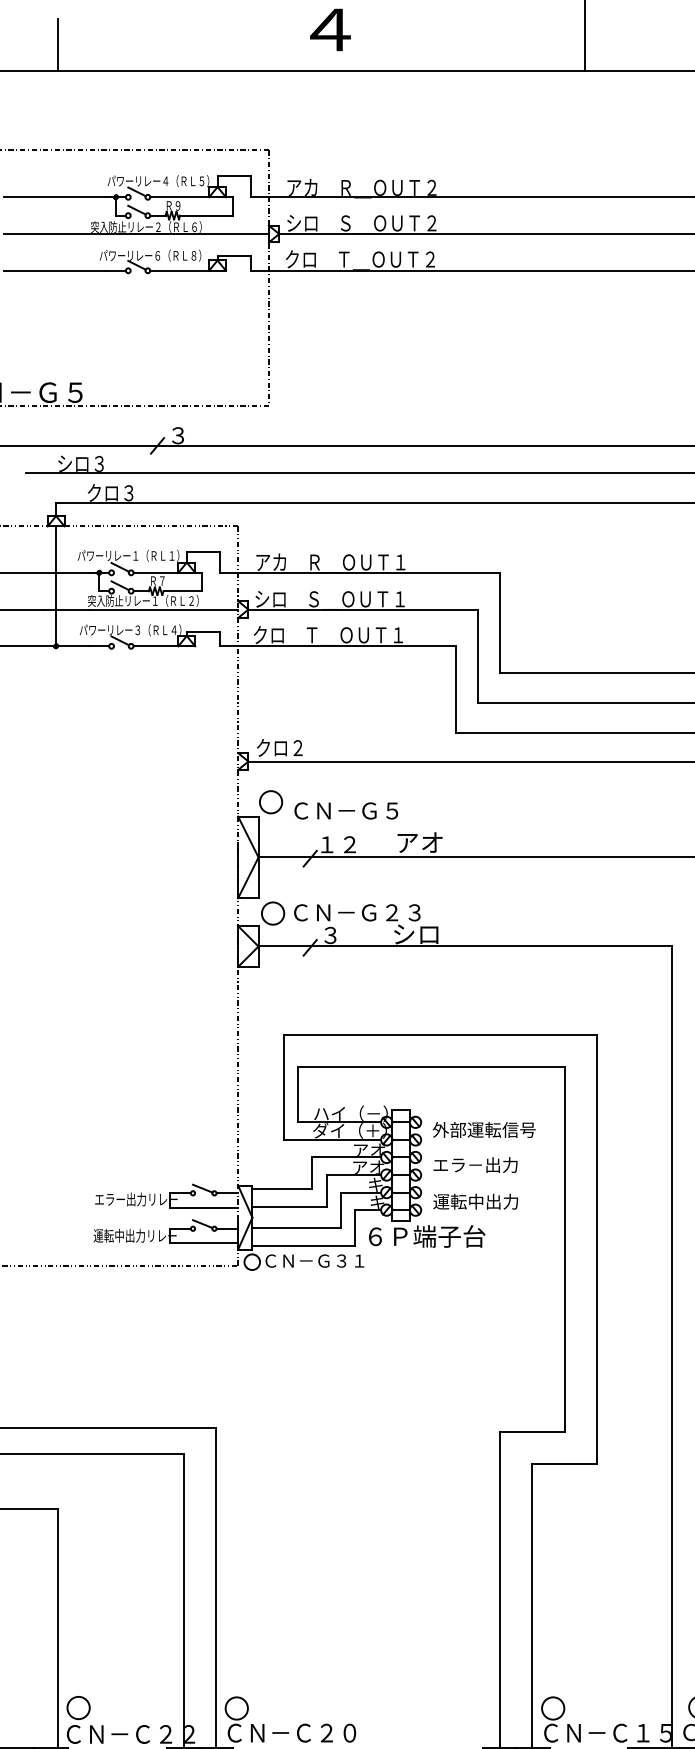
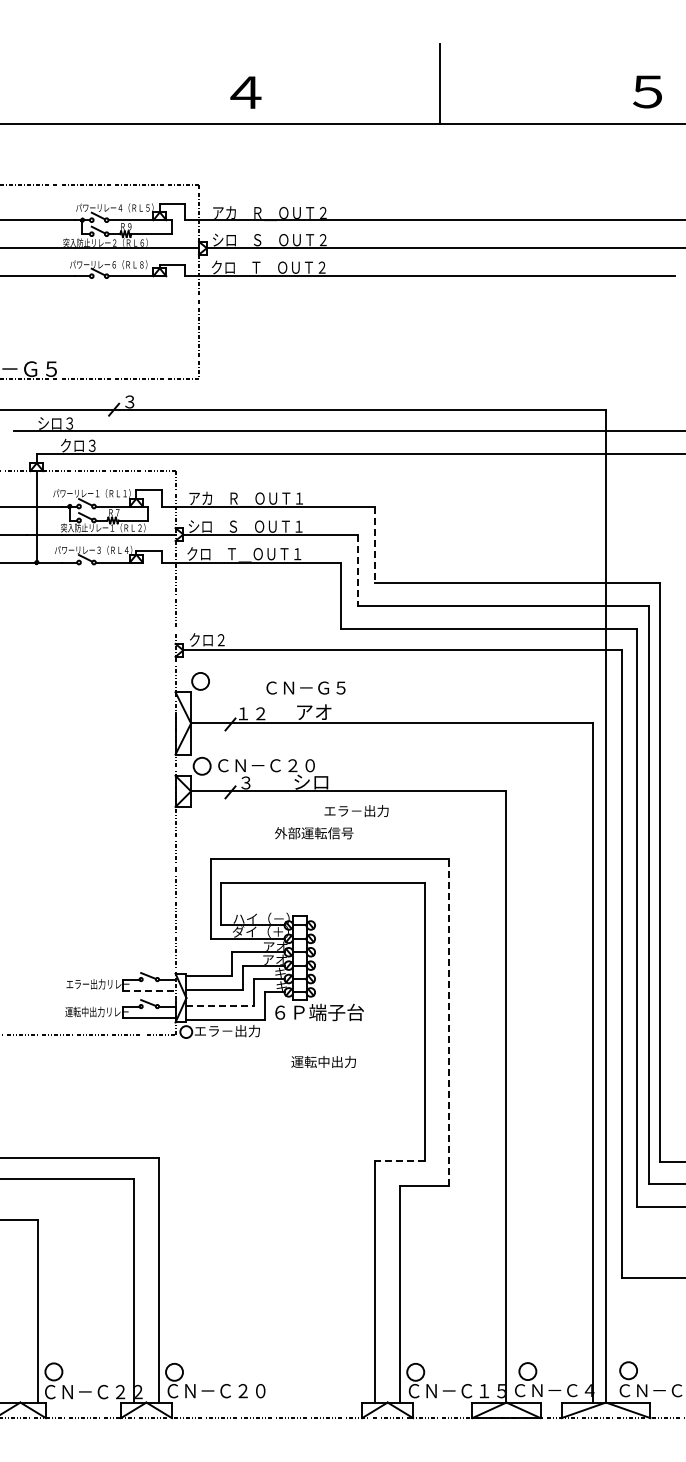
line: (57, 45) -> (37, 104), removed
line: (500, 623) -> (375, 545), solid -> dashed
line: (478, 656) -> (358, 570), solid -> dashed
text: (345, 810) -> (305, 687), moved
text: (390, 912) -> (291, 765), ＣＮ－Ｇ２３ -> ＣＮ－Ｃ２０
text: (484, 1130) -> (314, 833), moved
text: (475, 1164) -> (356, 810), moved
text: (475, 1201) -> (323, 1061), moved
line: (203, 1207) -> (149, 990), solid -> dashed
line: (297, 1228) -> (220, 1006), solid -> dashed
line: (597, 1248) -> (449, 1021), solid -> dashed
text: (312, 1261) -> (232, 1031), ＣＮ－Ｇ３１ -> エラ－出力
line: (533, 1431) -> (400, 1161), solid -> dashed

